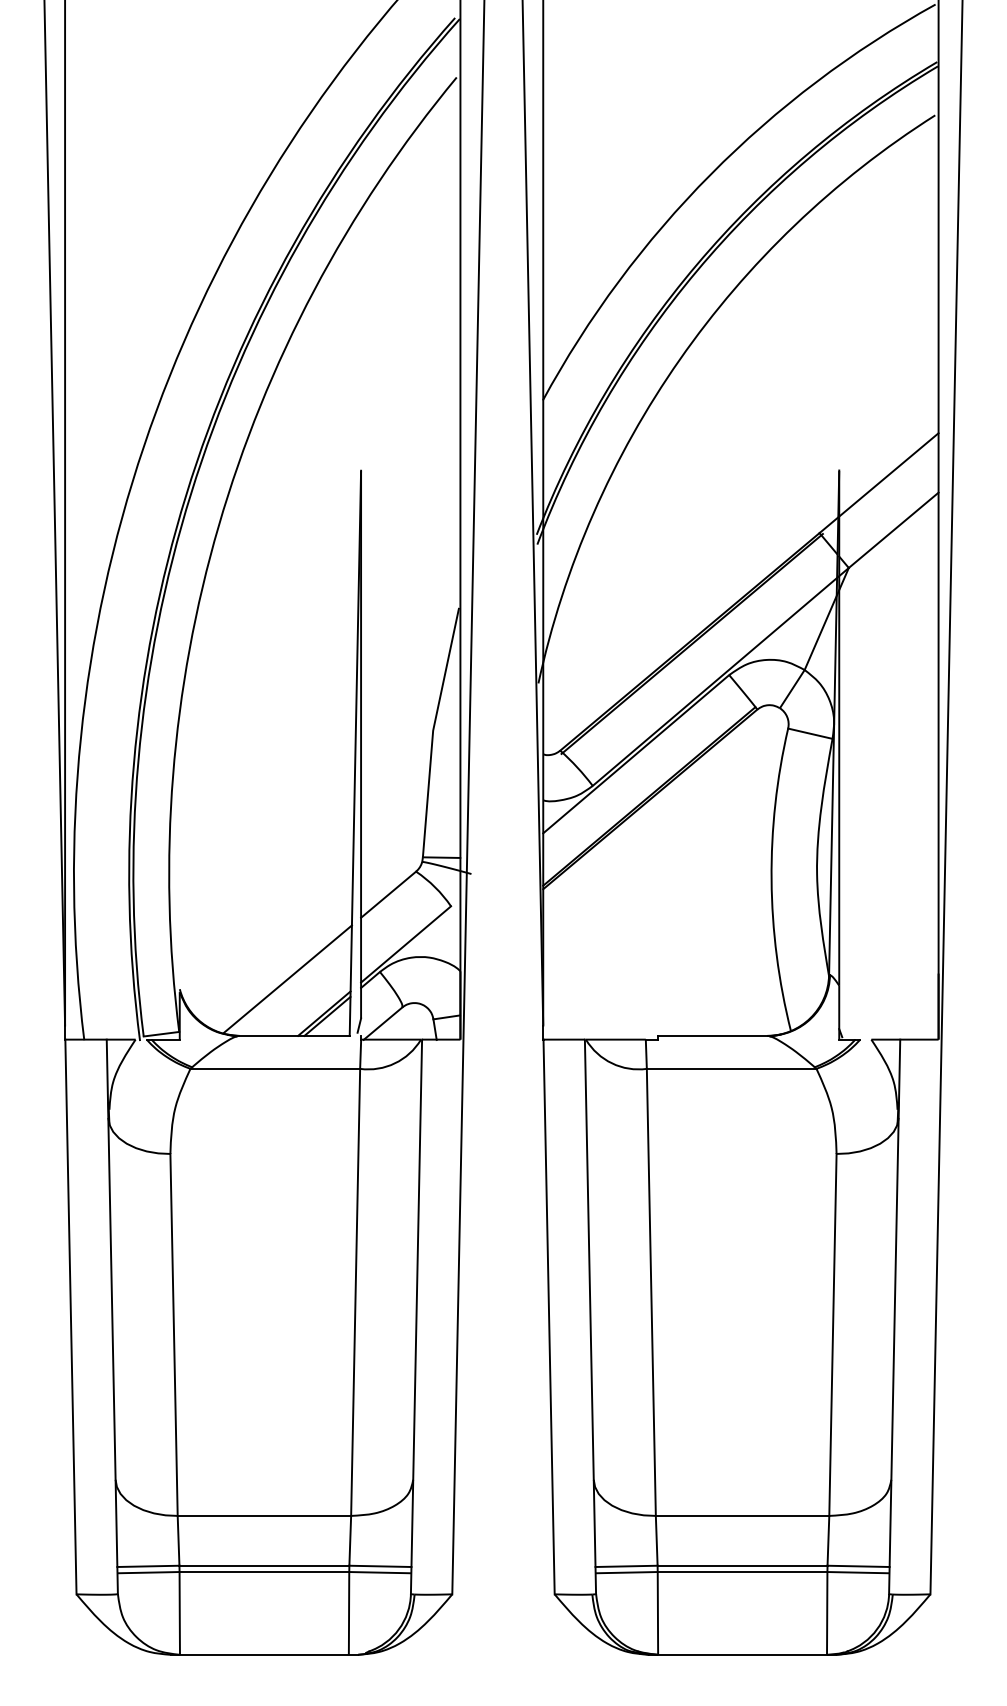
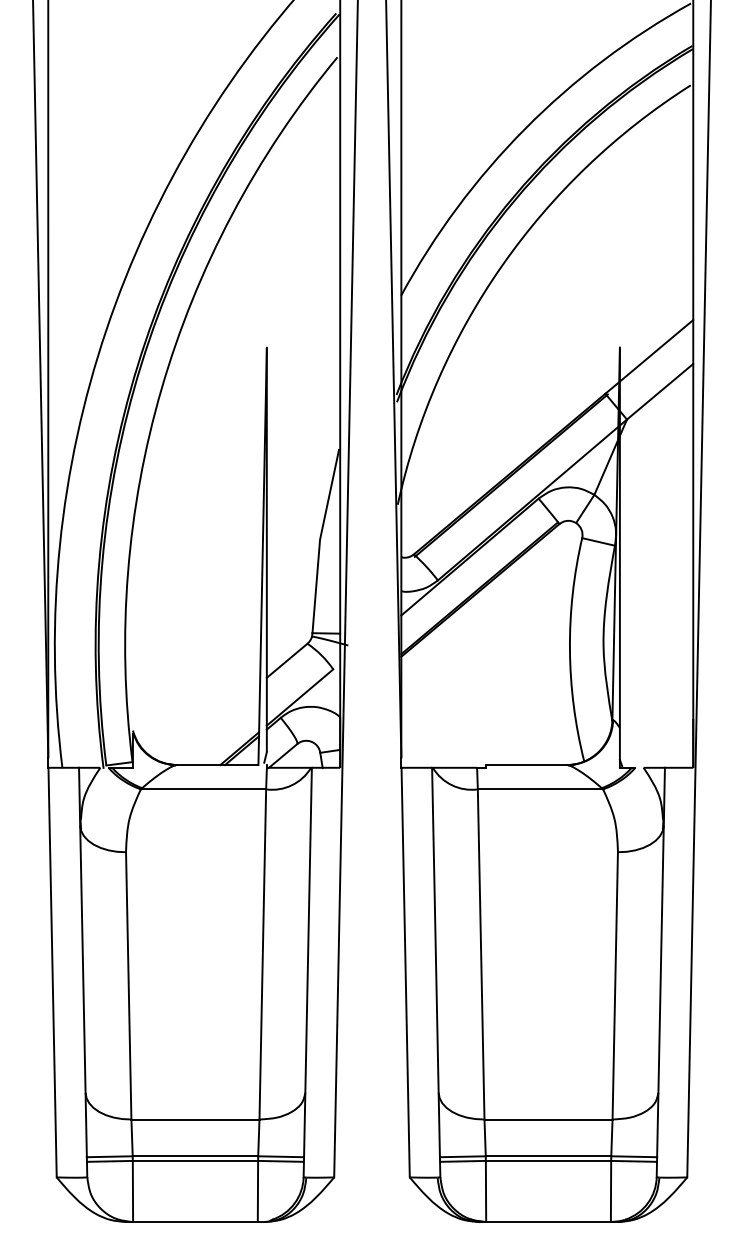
line: (287, 978) -> (212, 722), removed

